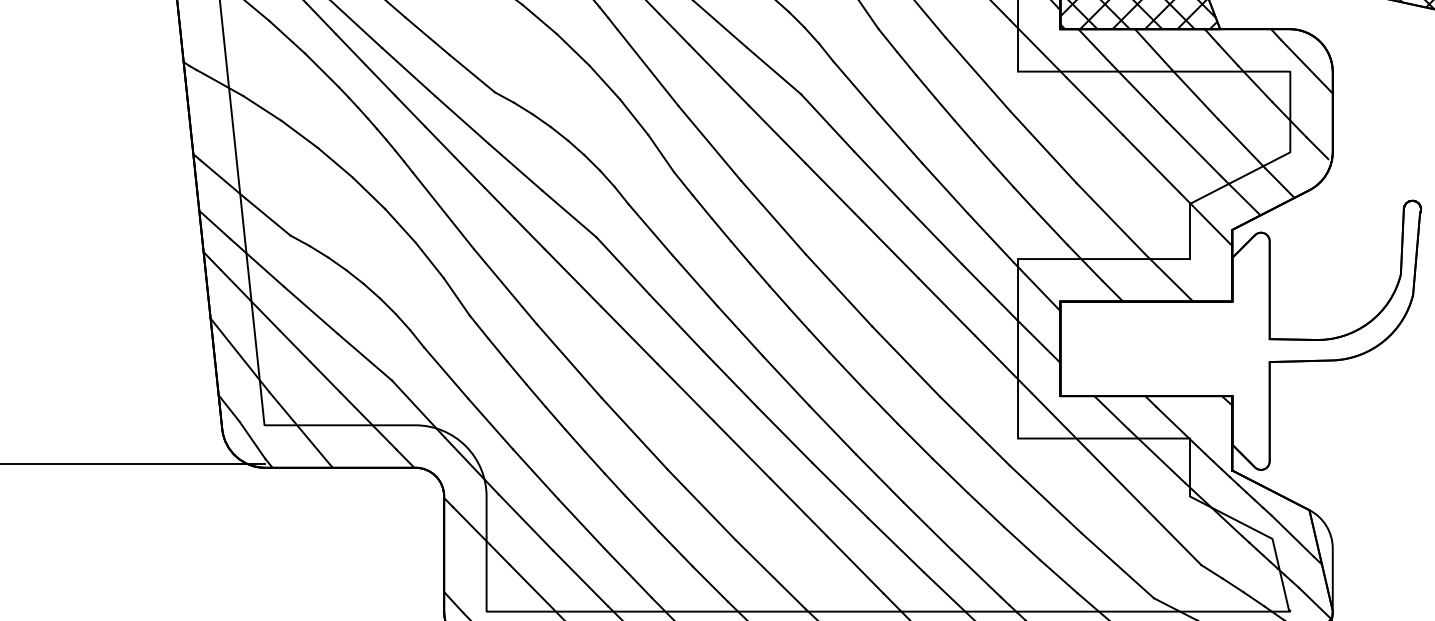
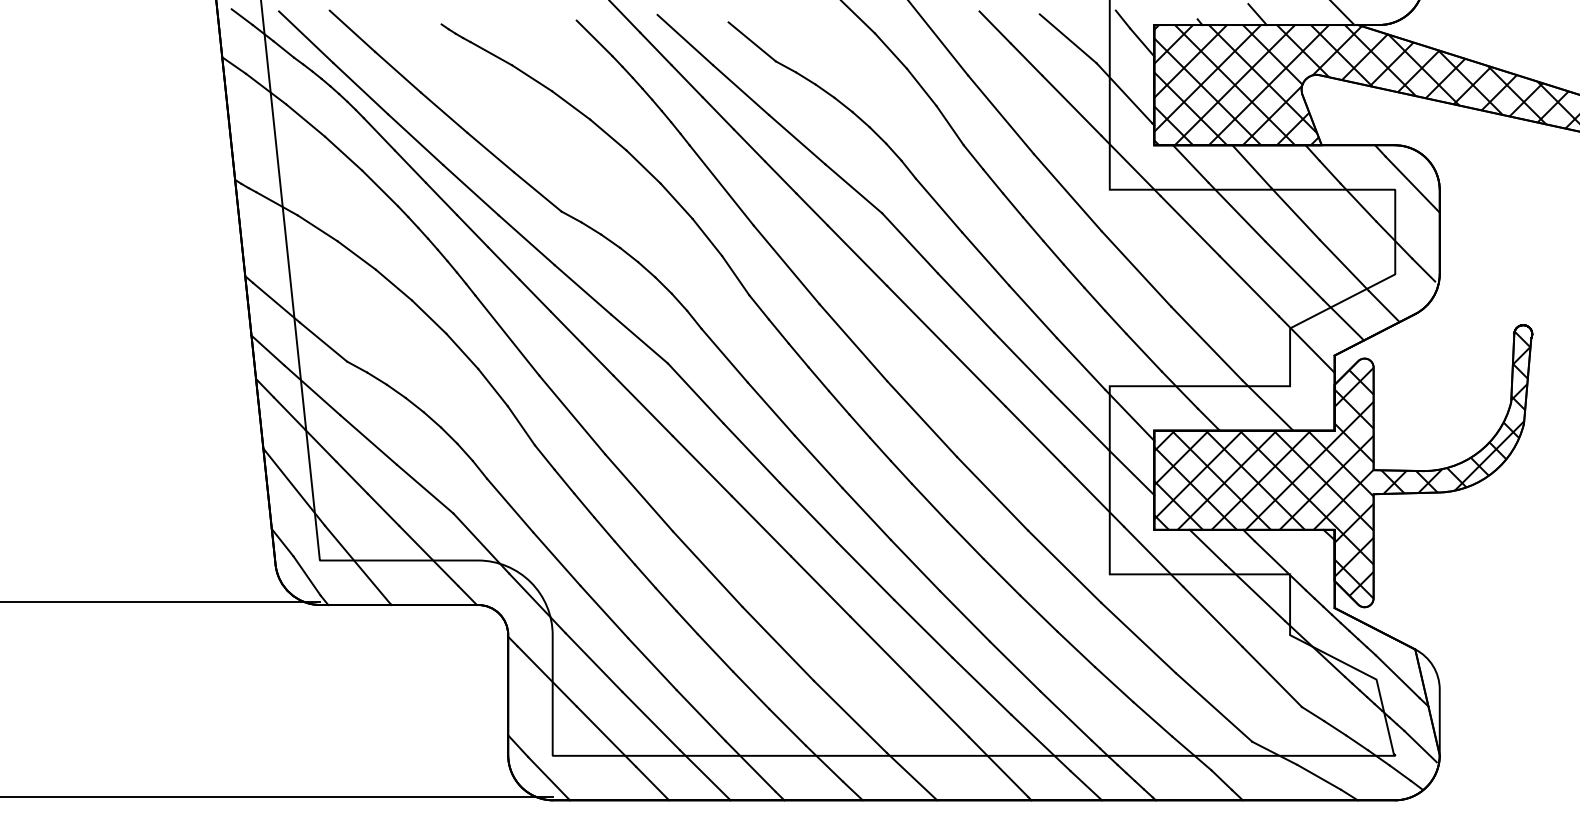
hatch: (1239, 333) -> (1342, 464), added

